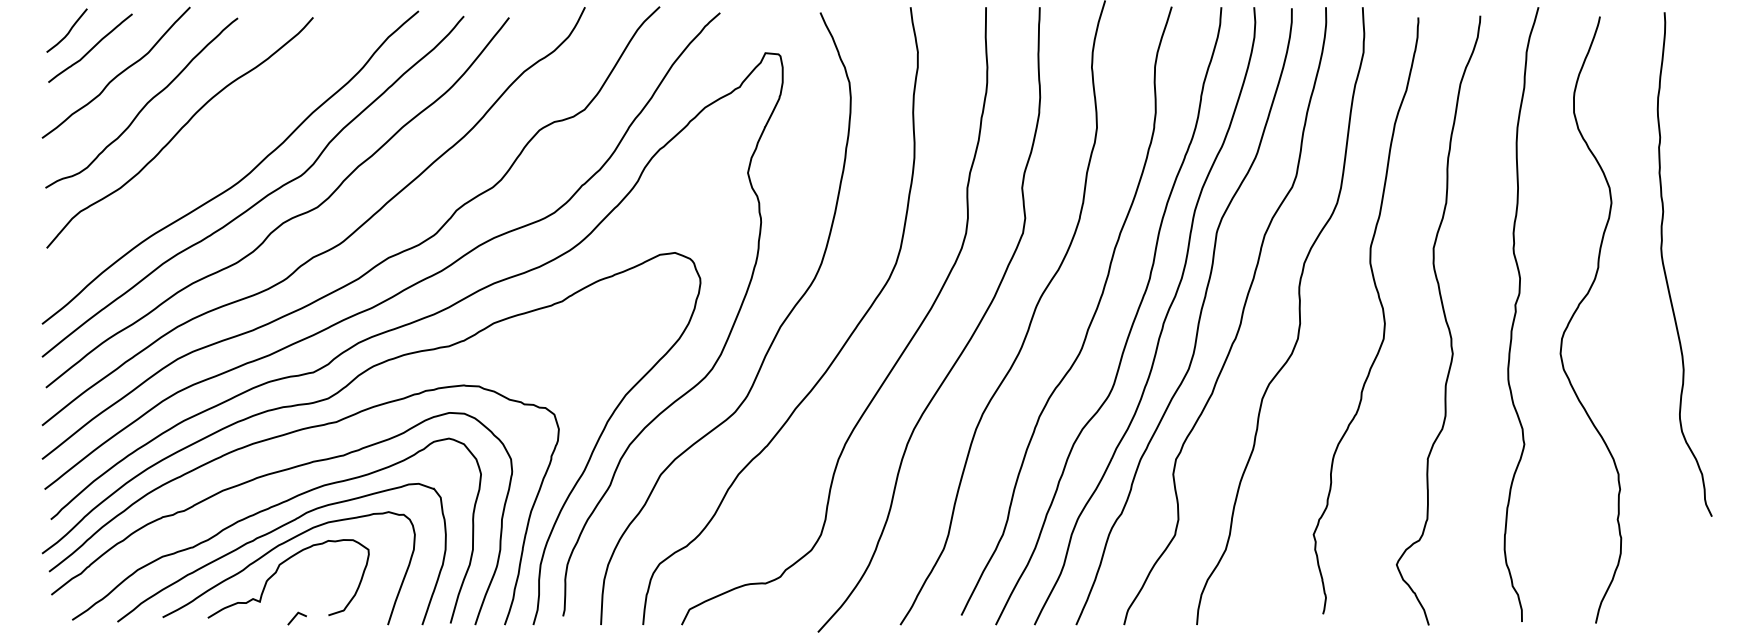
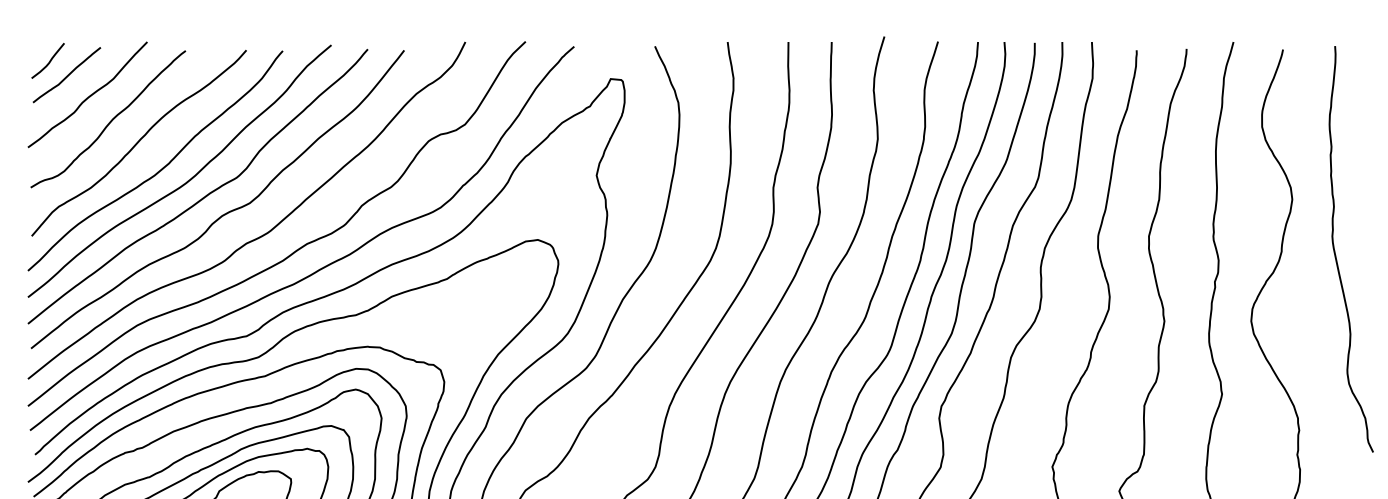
curve: (207, 164) -> (161, 168), added

